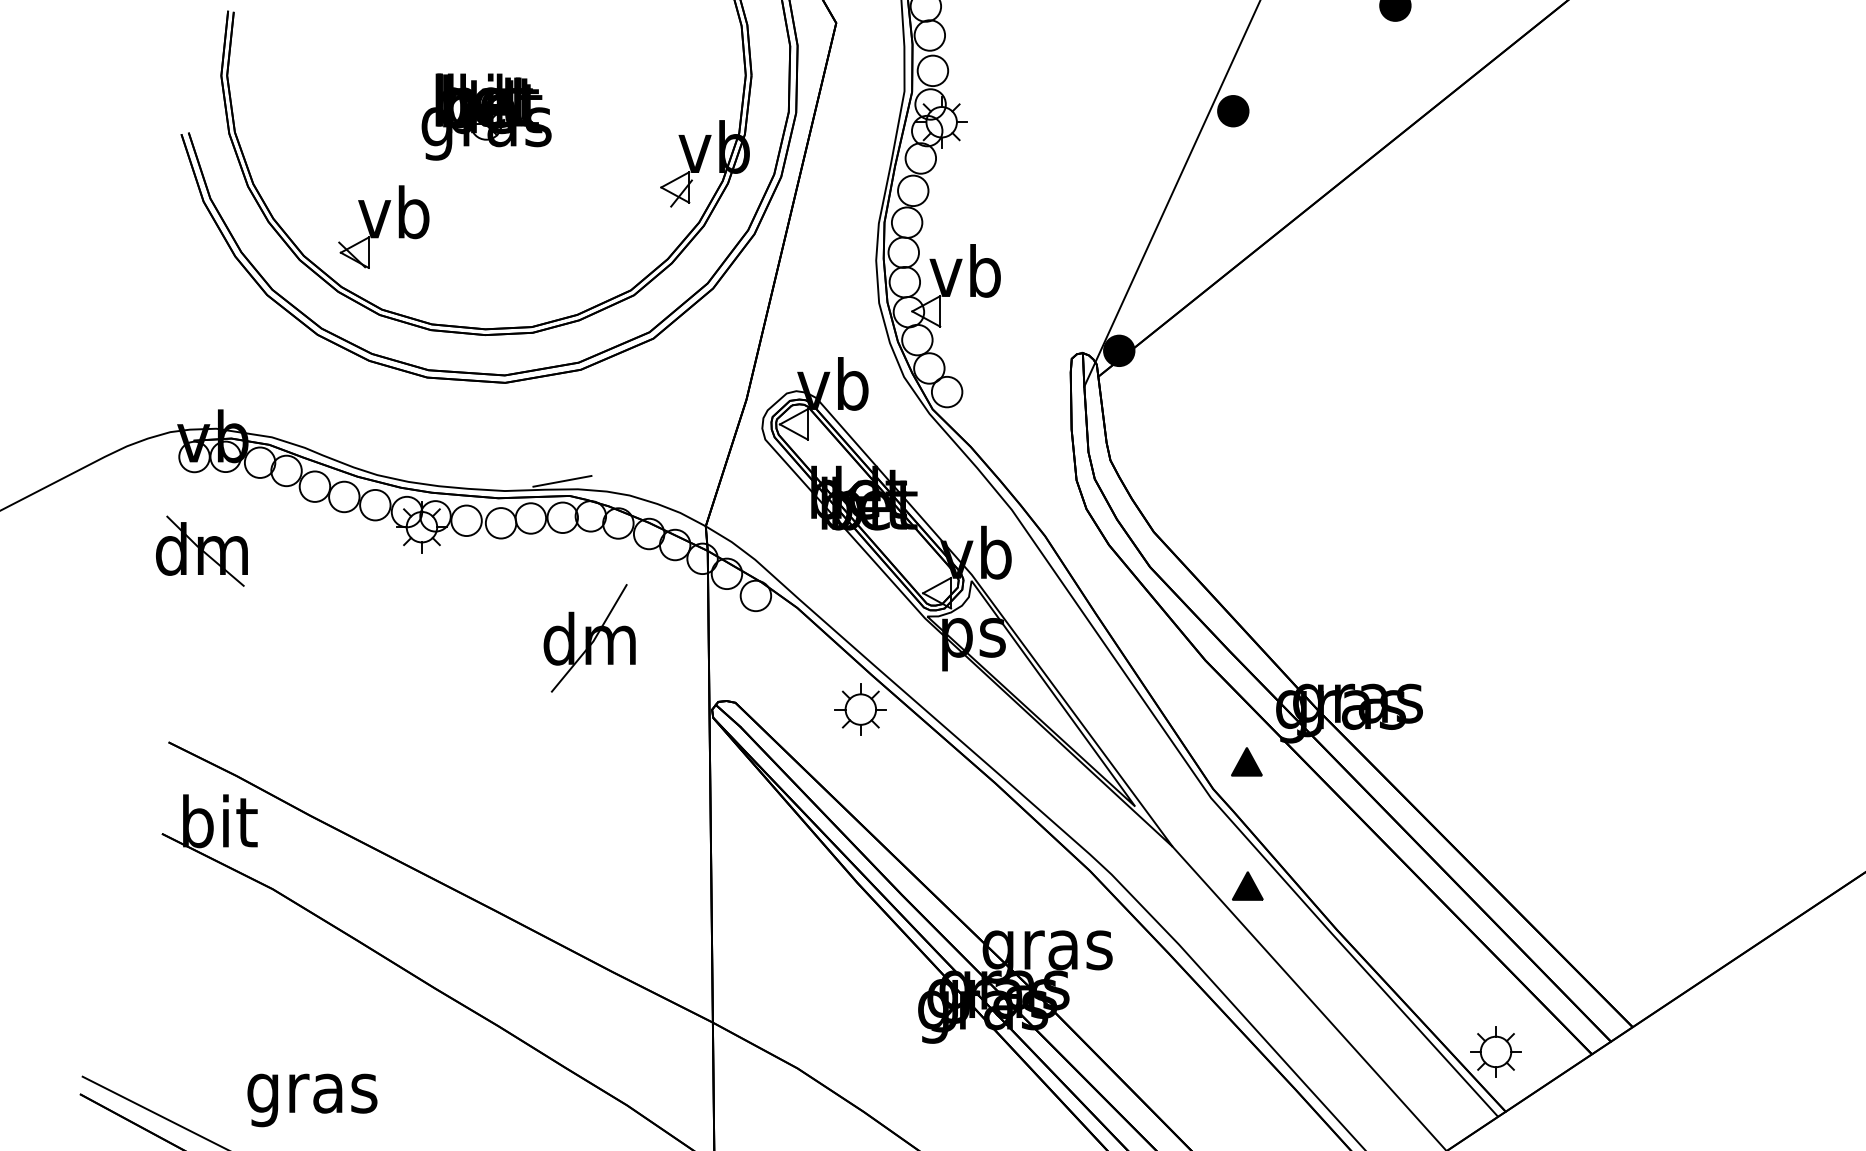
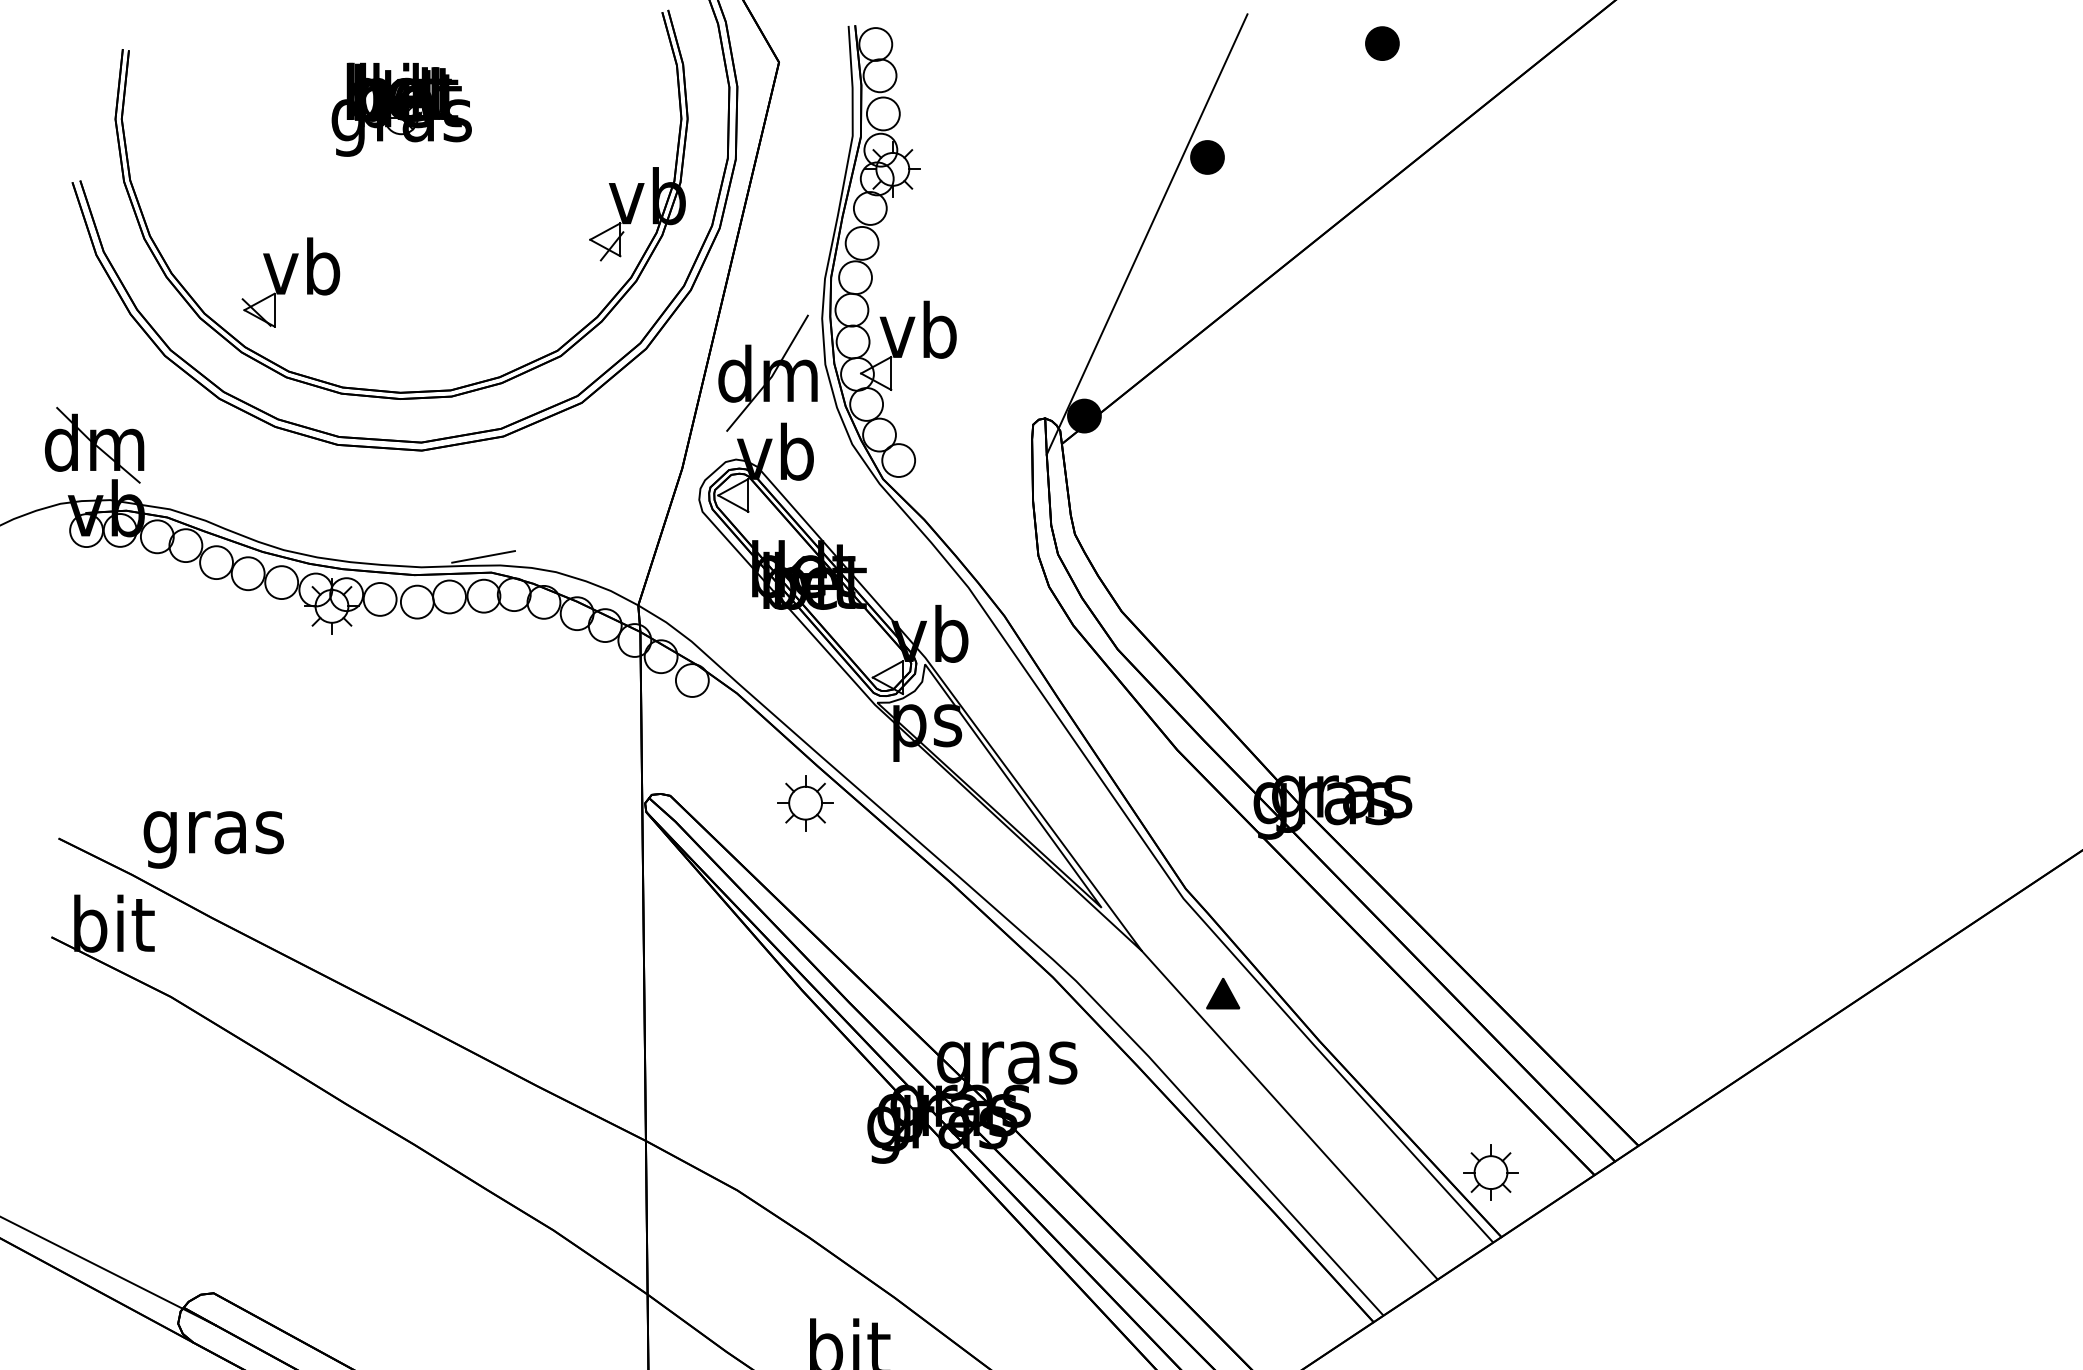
part: (486, 116) -> (401, 109), moved
part: (201, 550) -> (94, 444), moved
part: (589, 637) -> (767, 372), moved
part: (1247, 761) -> (1222, 859), removed
text: (312, 1100) -> (213, 839), moved

